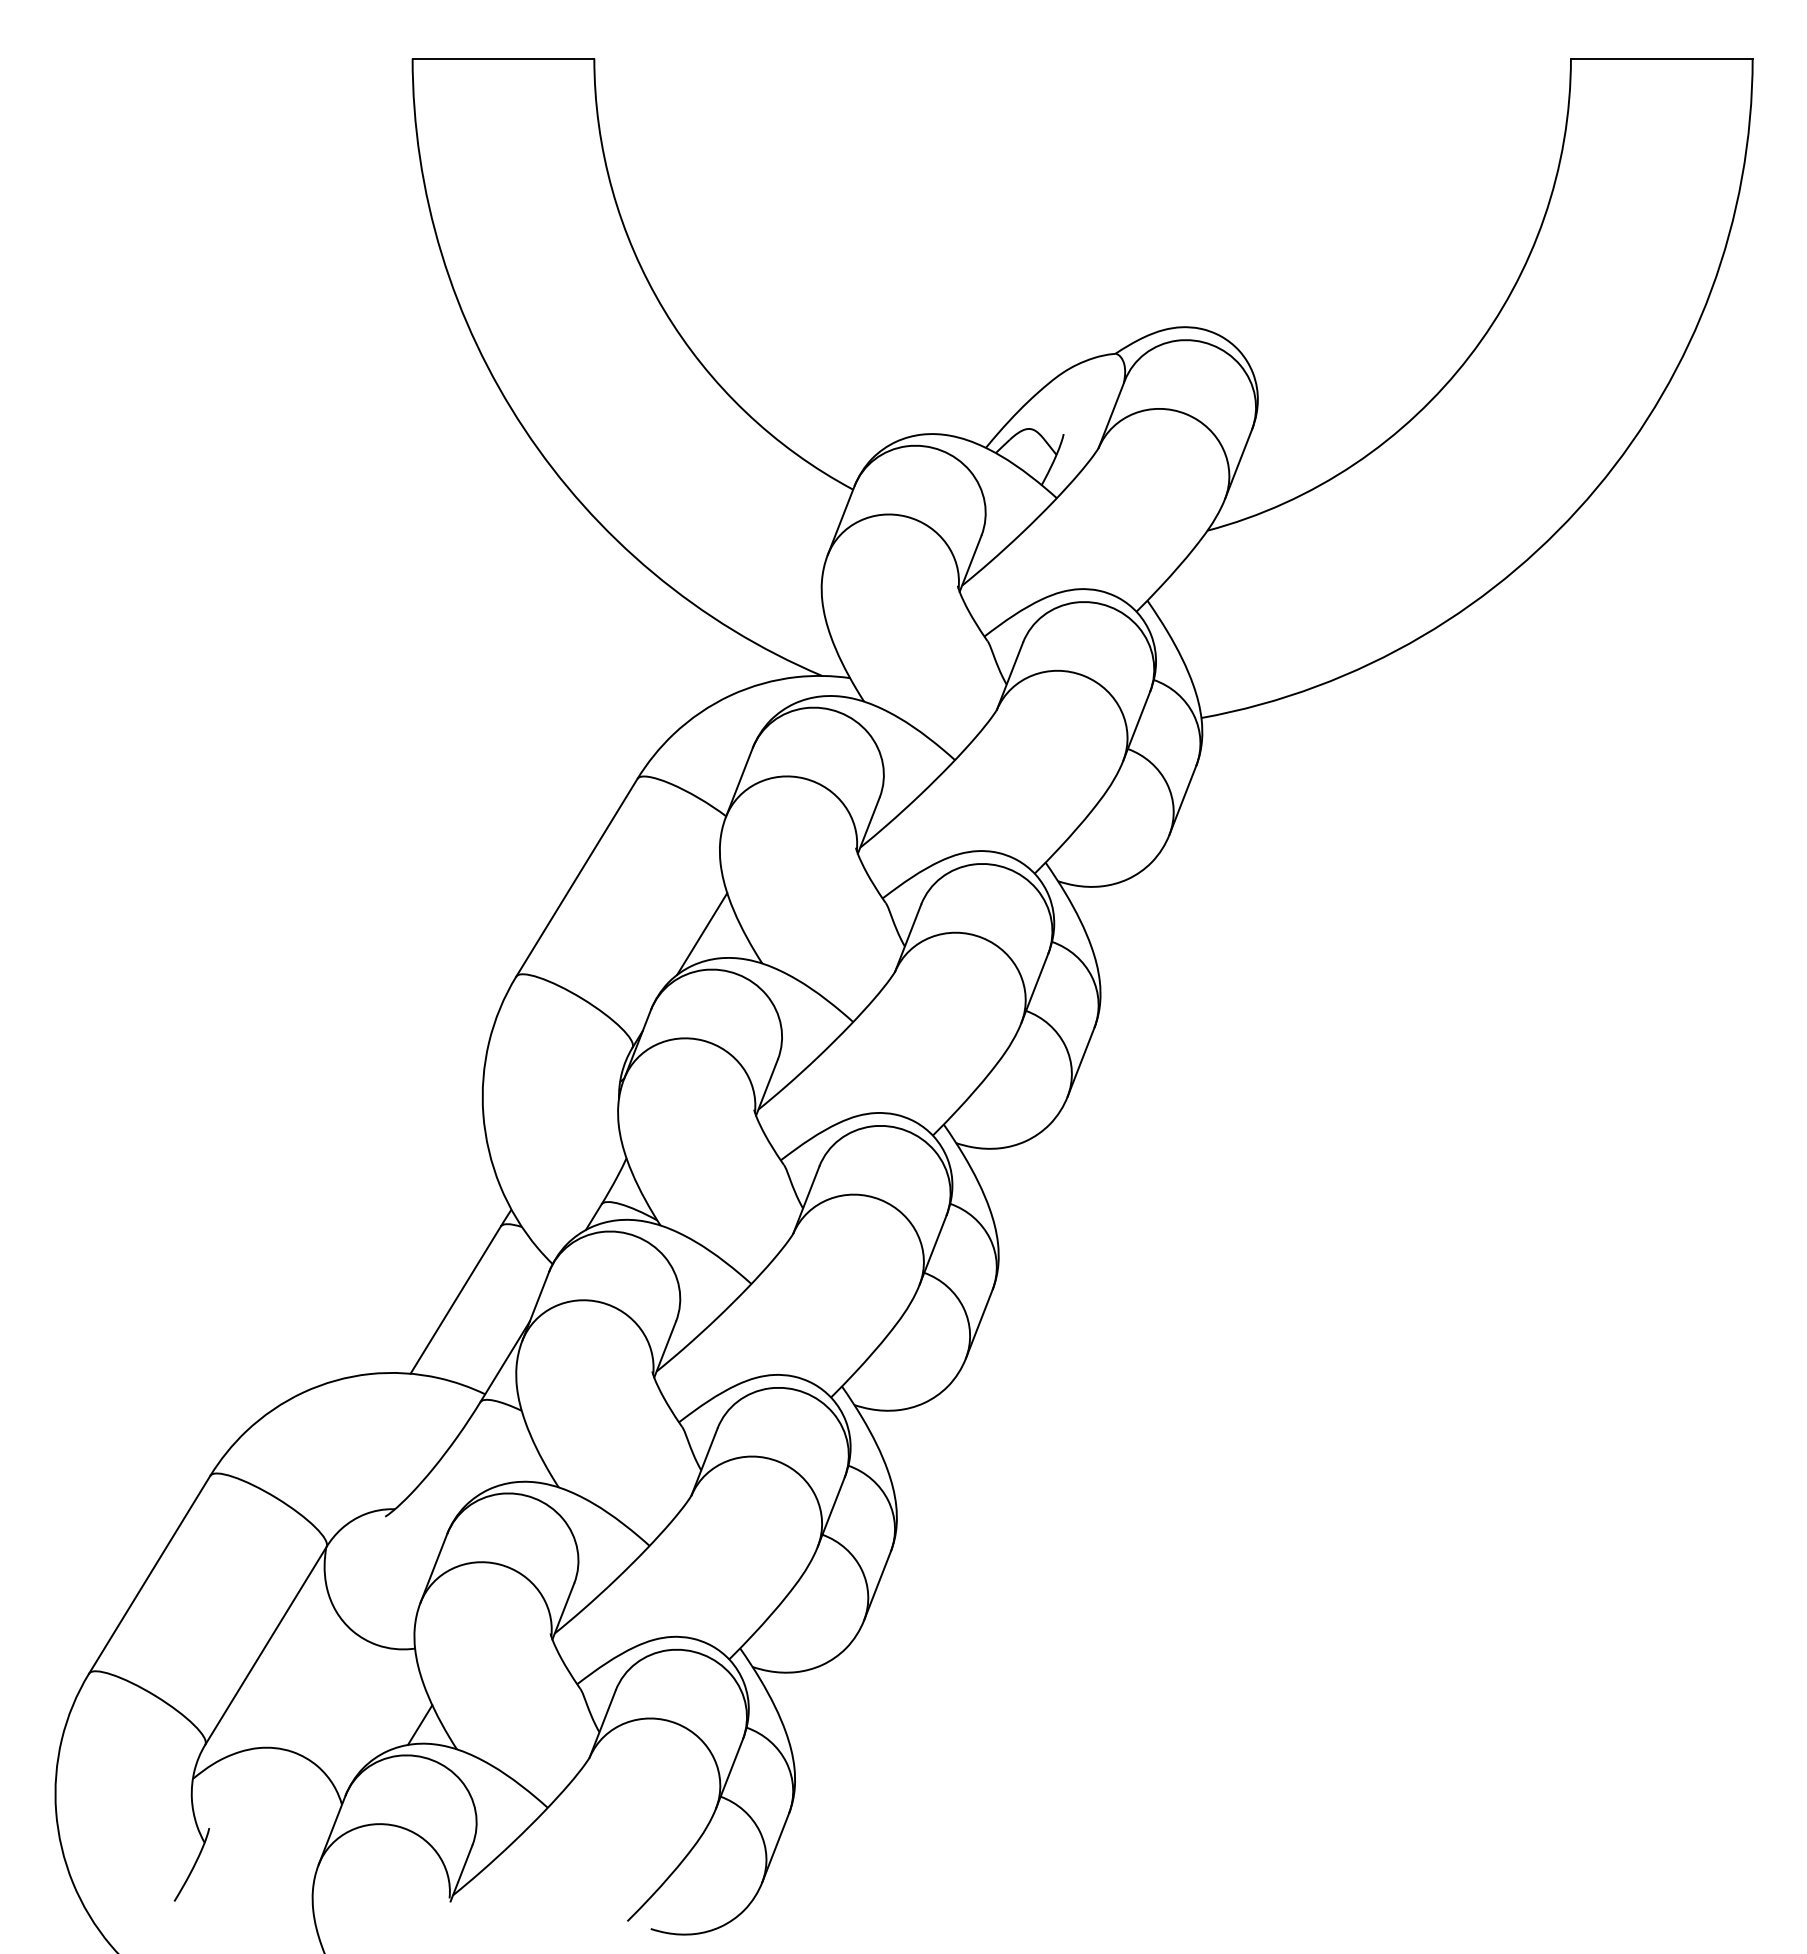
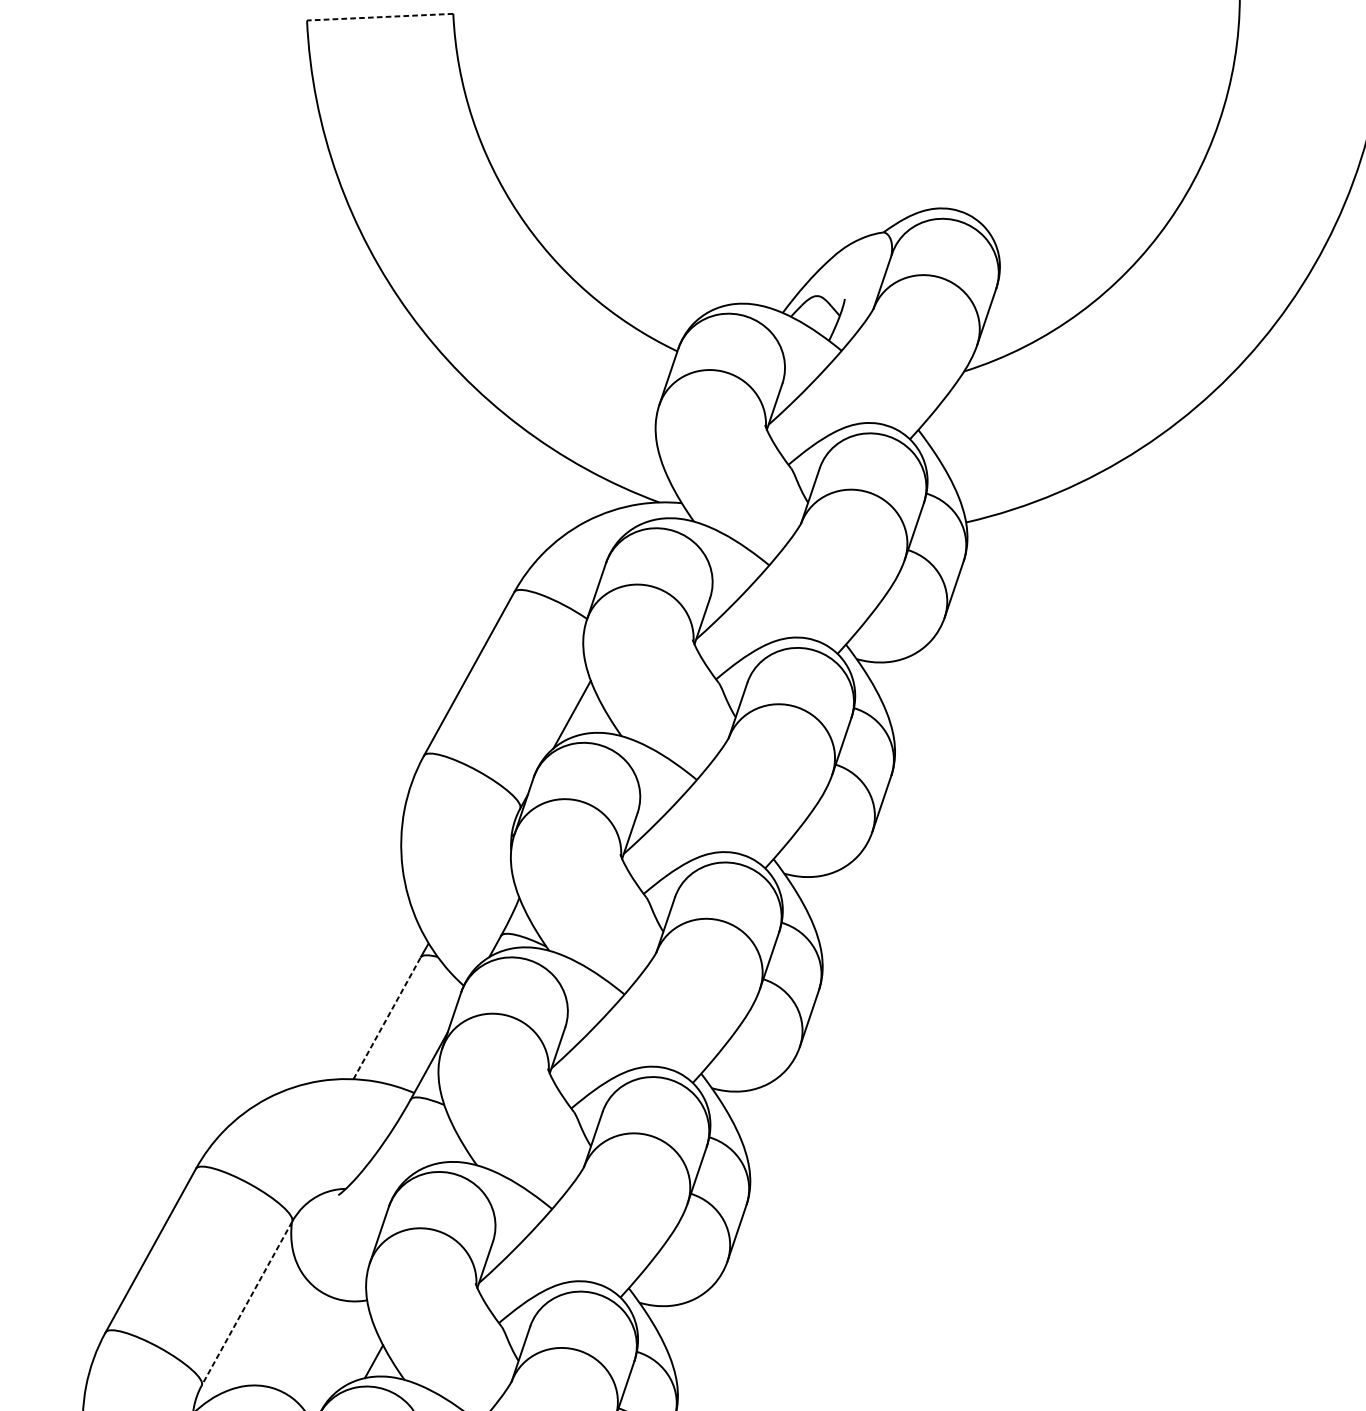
line: (503, 58) -> (380, 17), solid -> dashed
line: (455, 1299) -> (386, 1017), solid -> dashed
line: (265, 1646) -> (246, 1304), solid -> dashed

